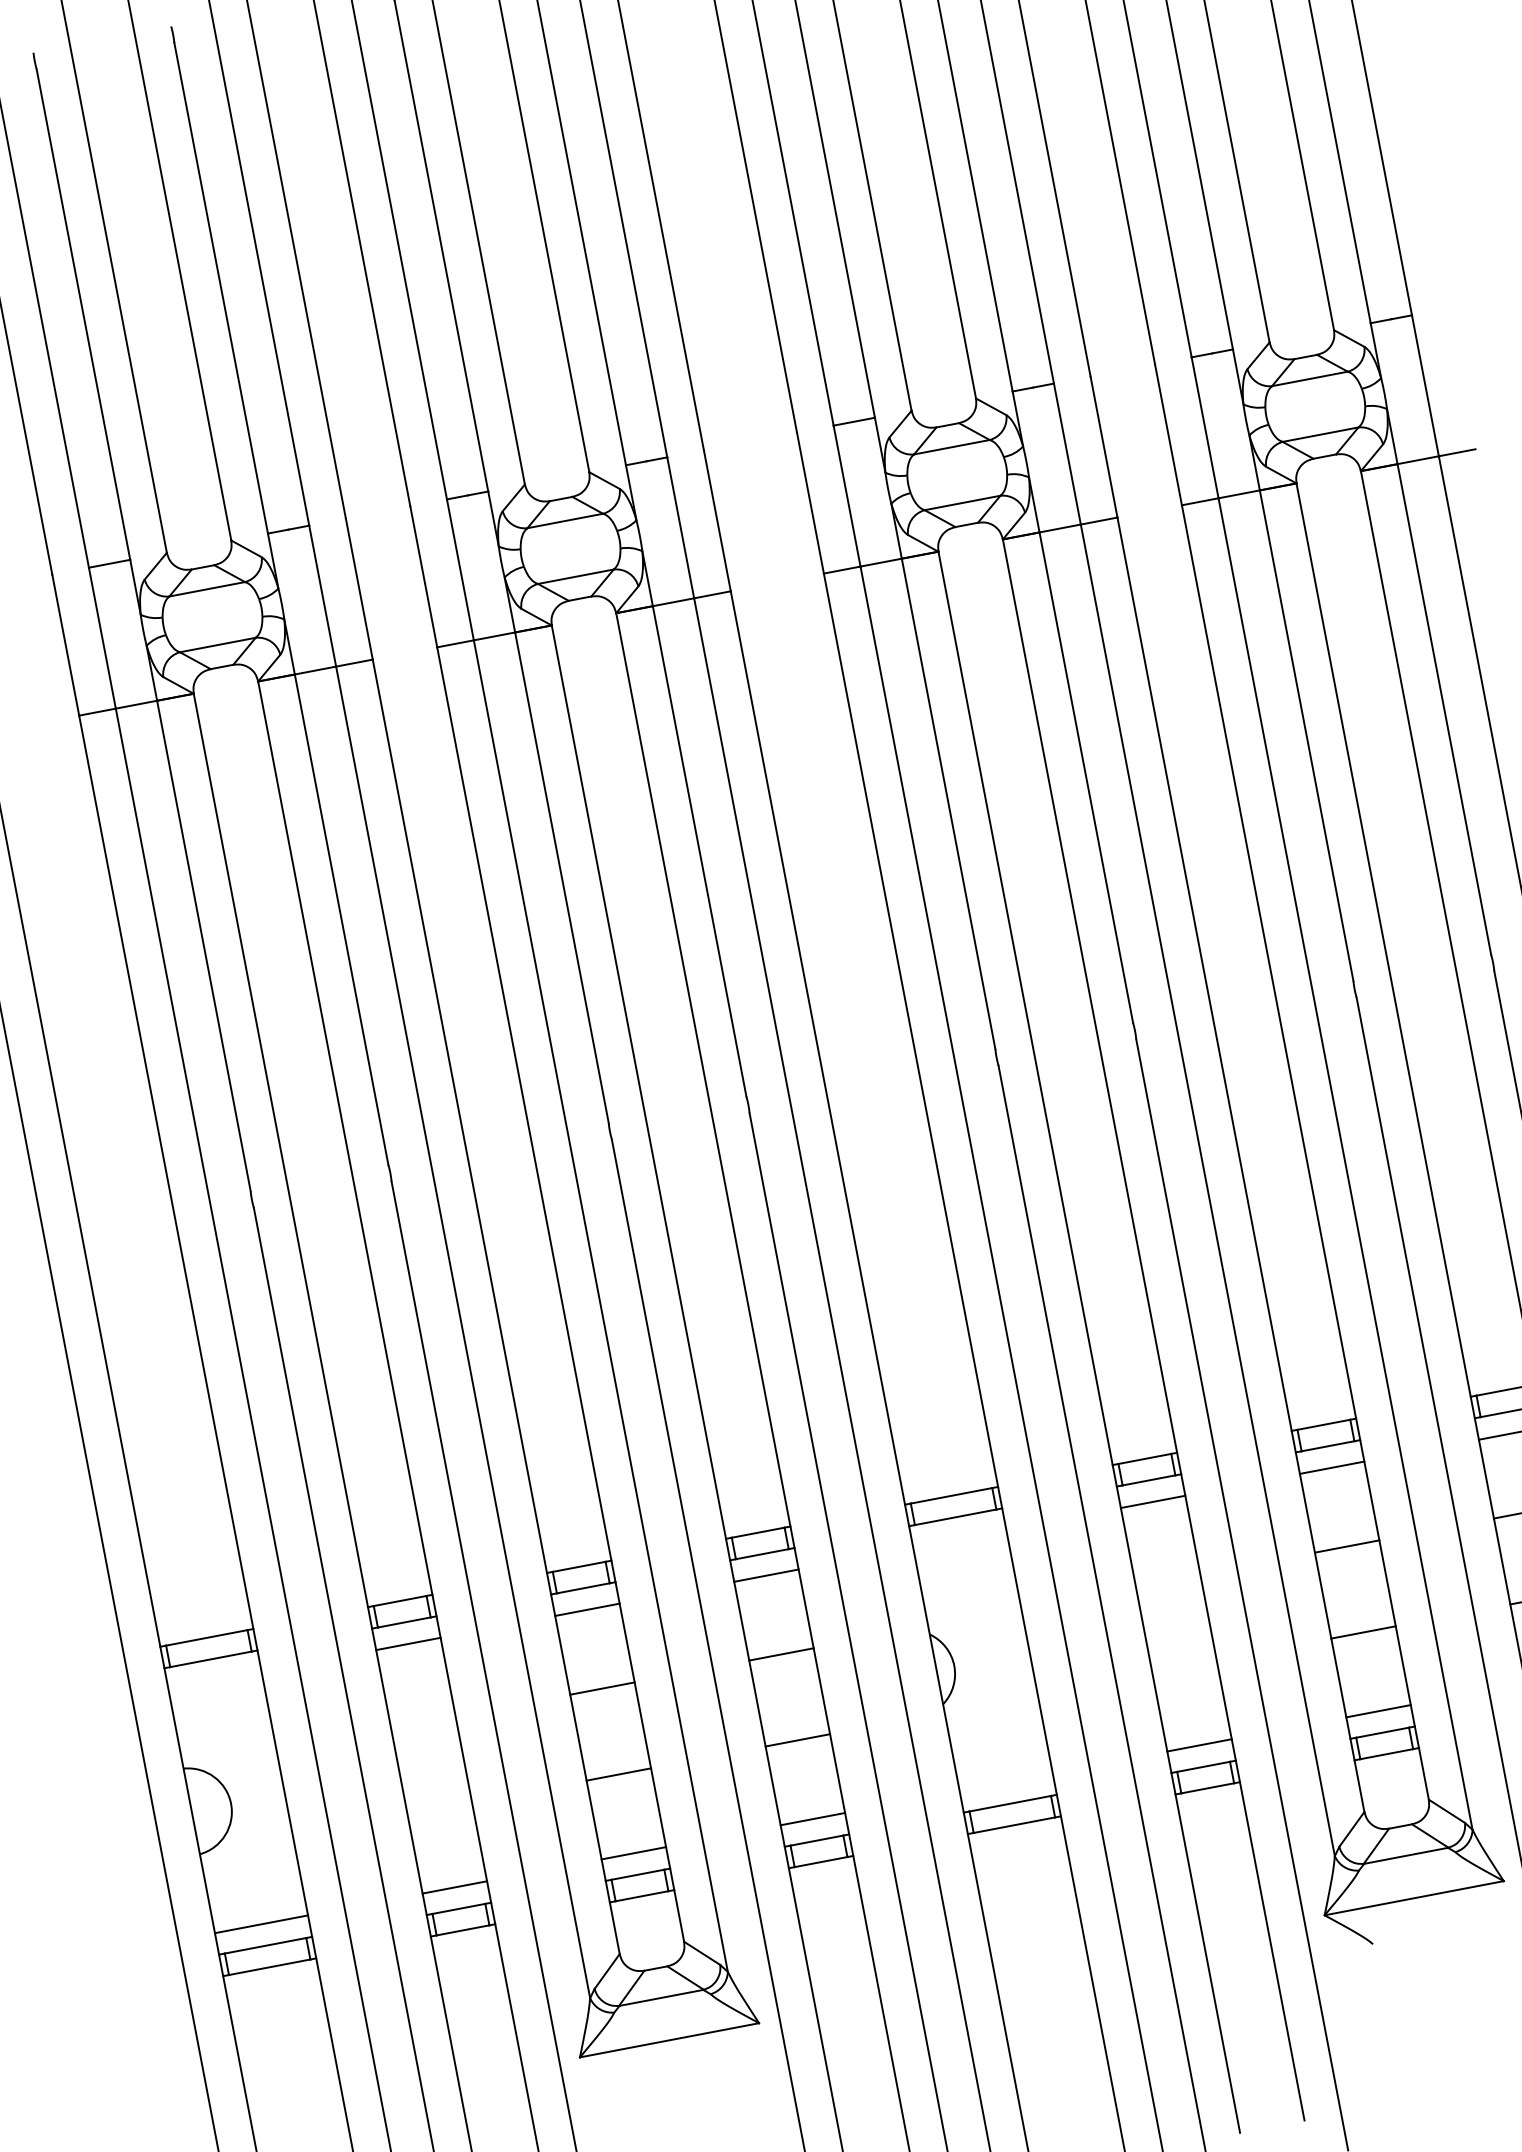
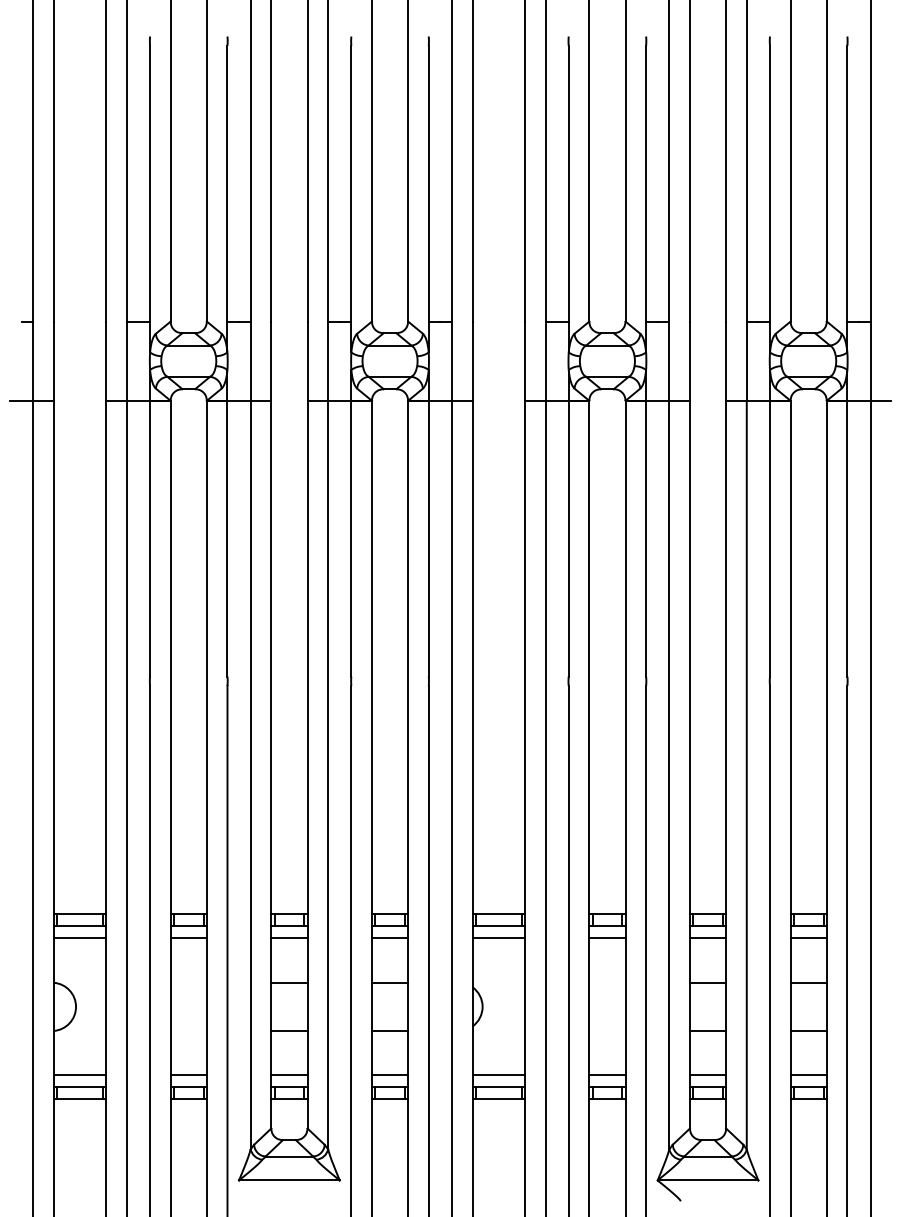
line: (959, 1538) -> (498, 938), added
line: (214, 1681) -> (79, 938), added
line: (1005, 1782) -> (498, 1075), added

